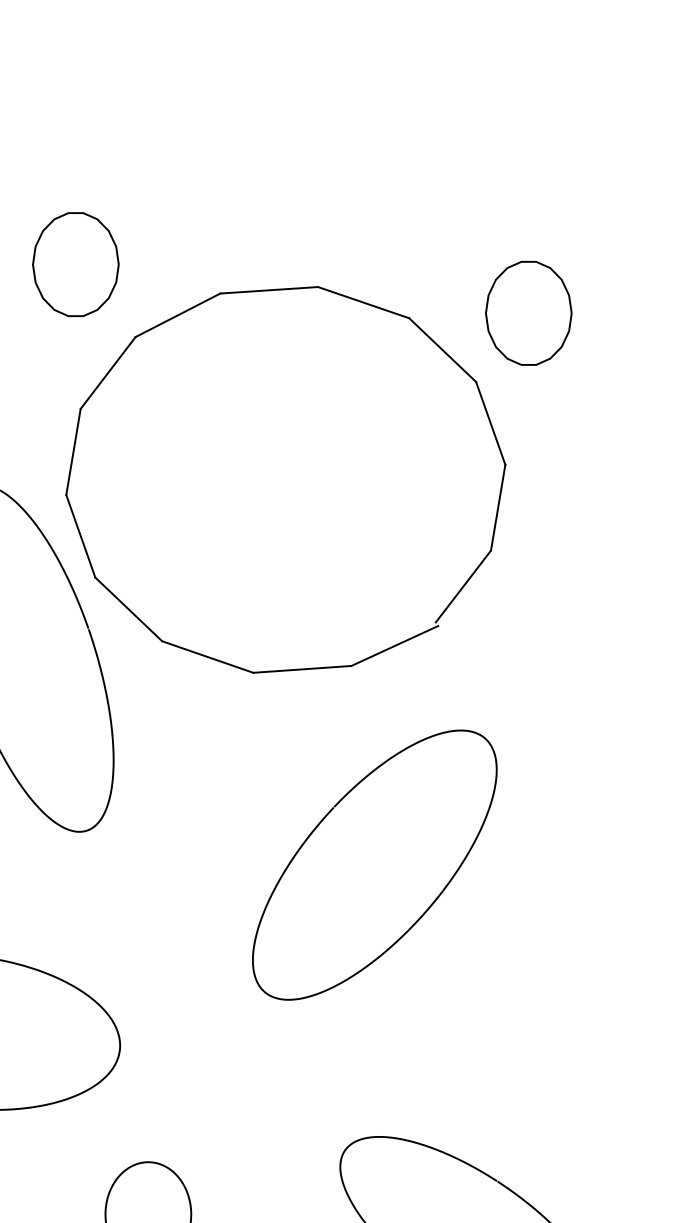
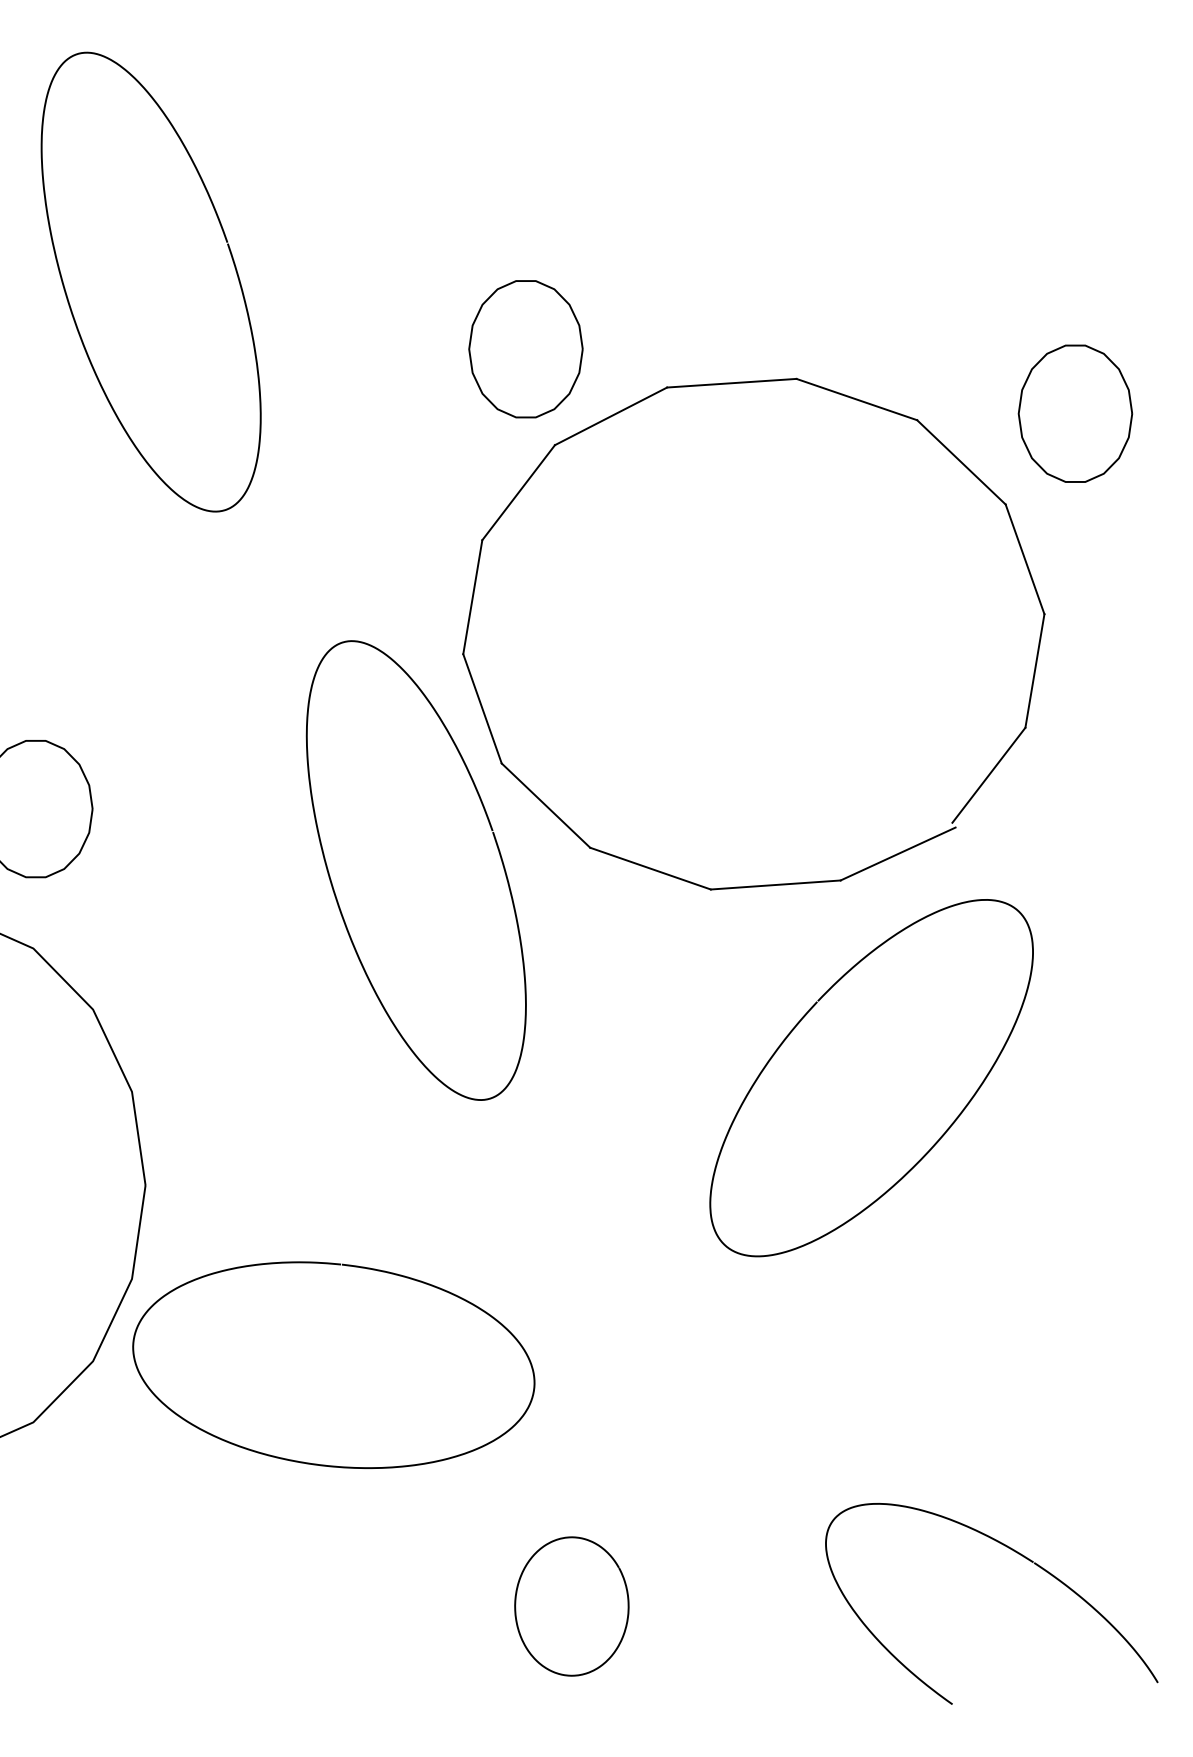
part: (75, 264) -> (525, 349), moved
curve: (426, 909) -> (940, 1136), moved

